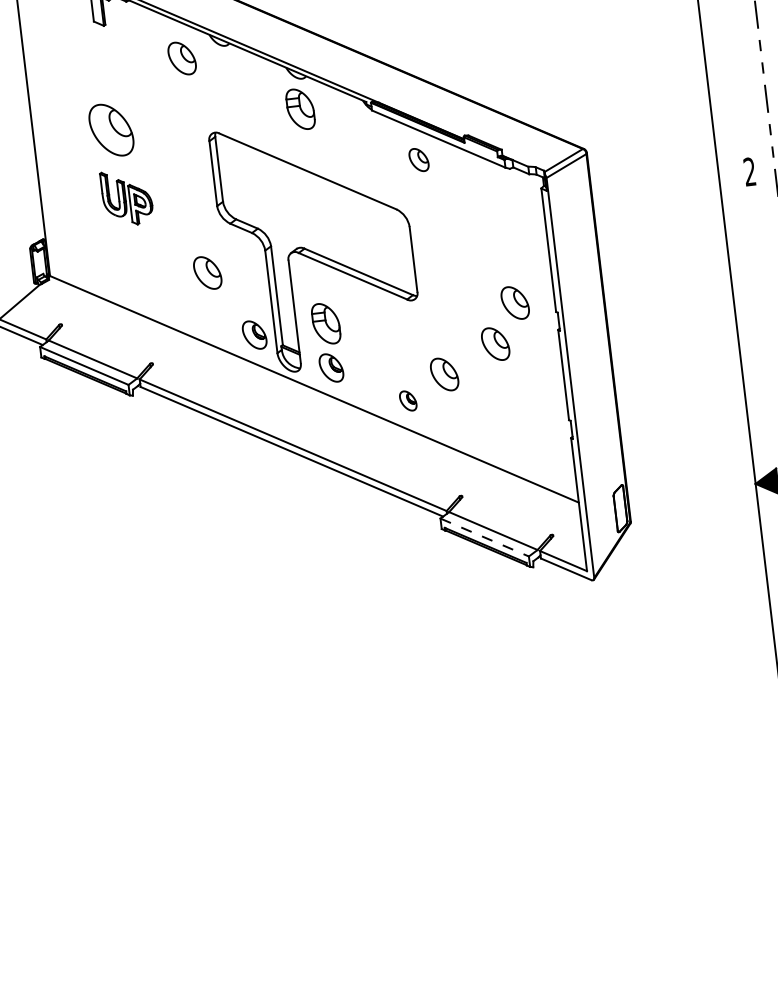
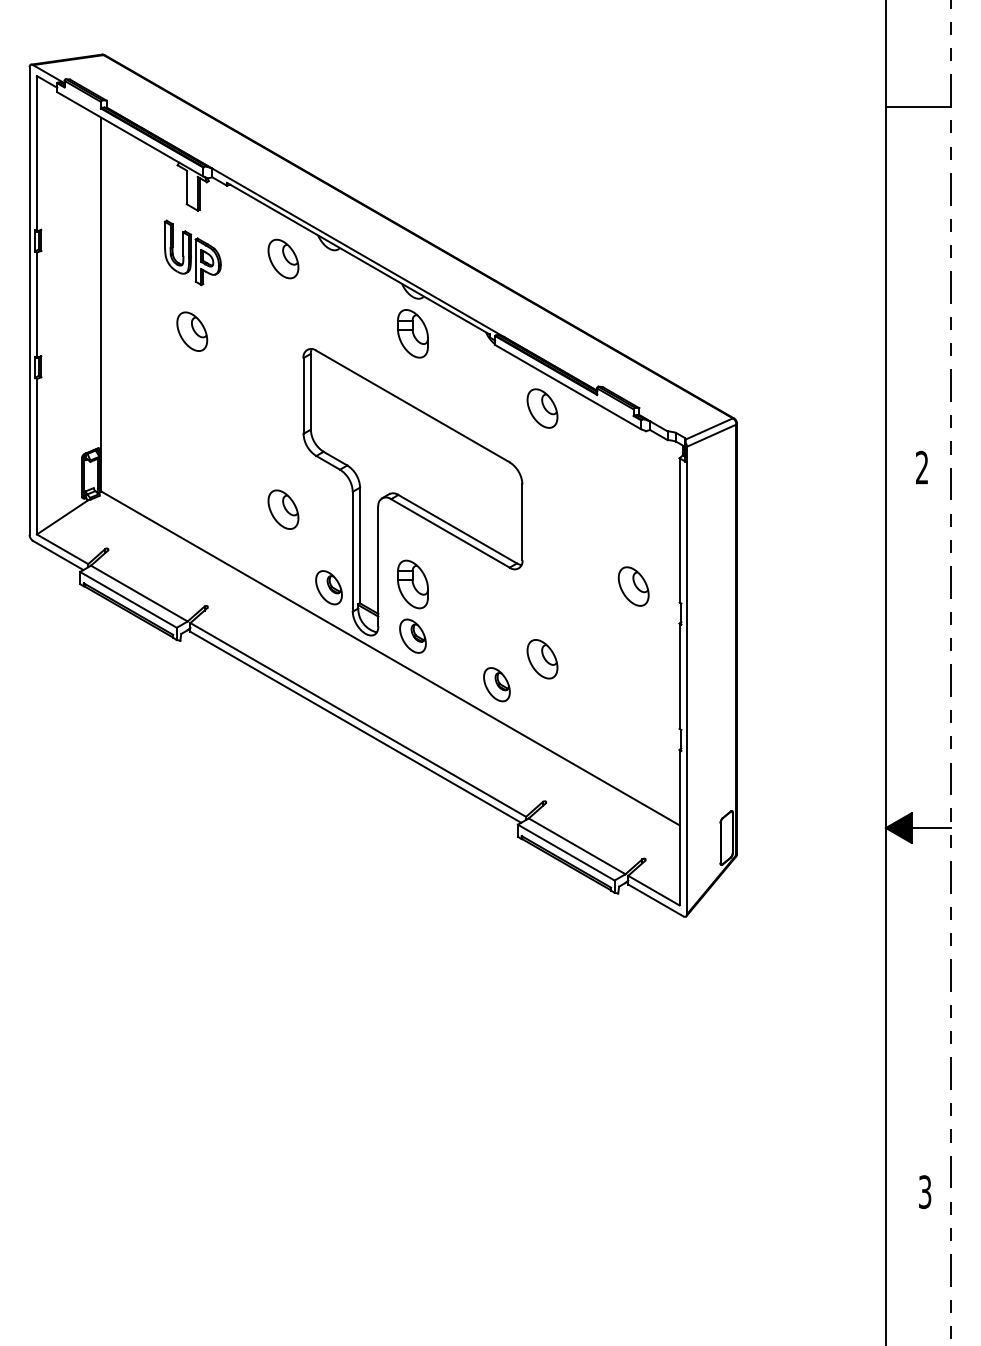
part: (111, 129) -> (192, 331), size x0.62
part: (419, 160) -> (542, 408), size x1.43
part: (126, 197) -> (192, 252), moved
part: (495, 344) -> (605, 631), removed
part: (407, 400) -> (496, 684), size x1.43
line: (484, 537) -> (566, 852), dashed -> solid

